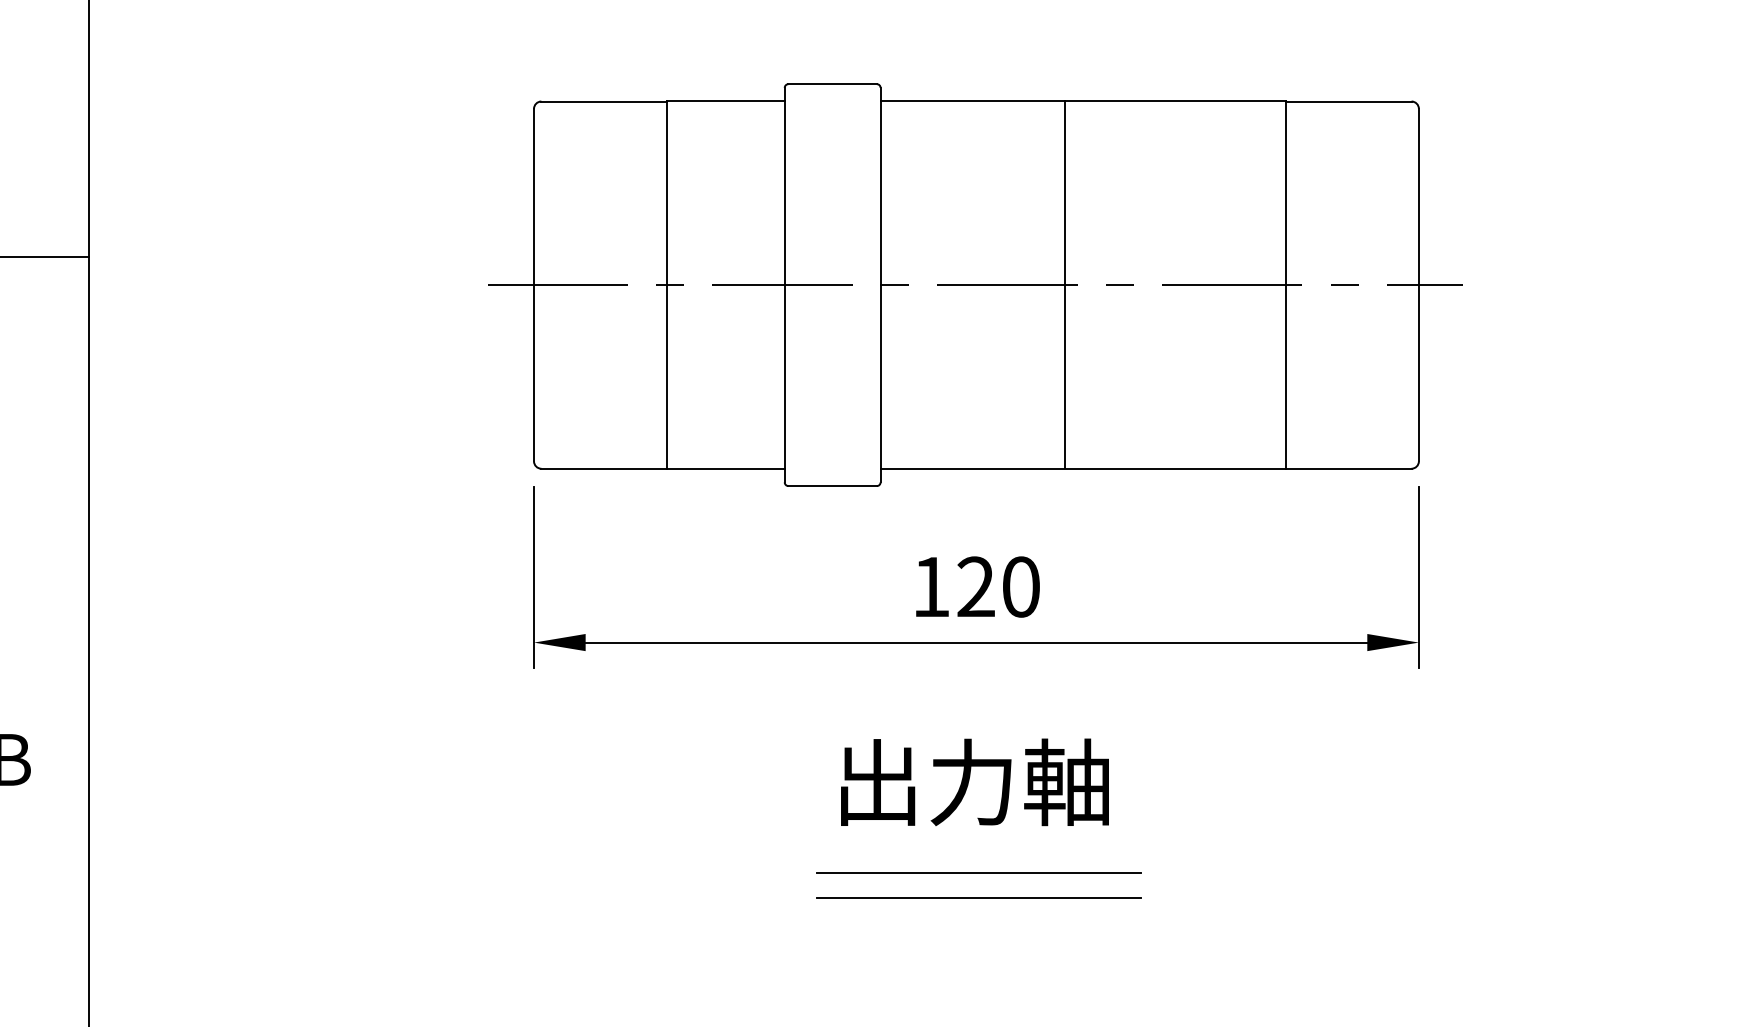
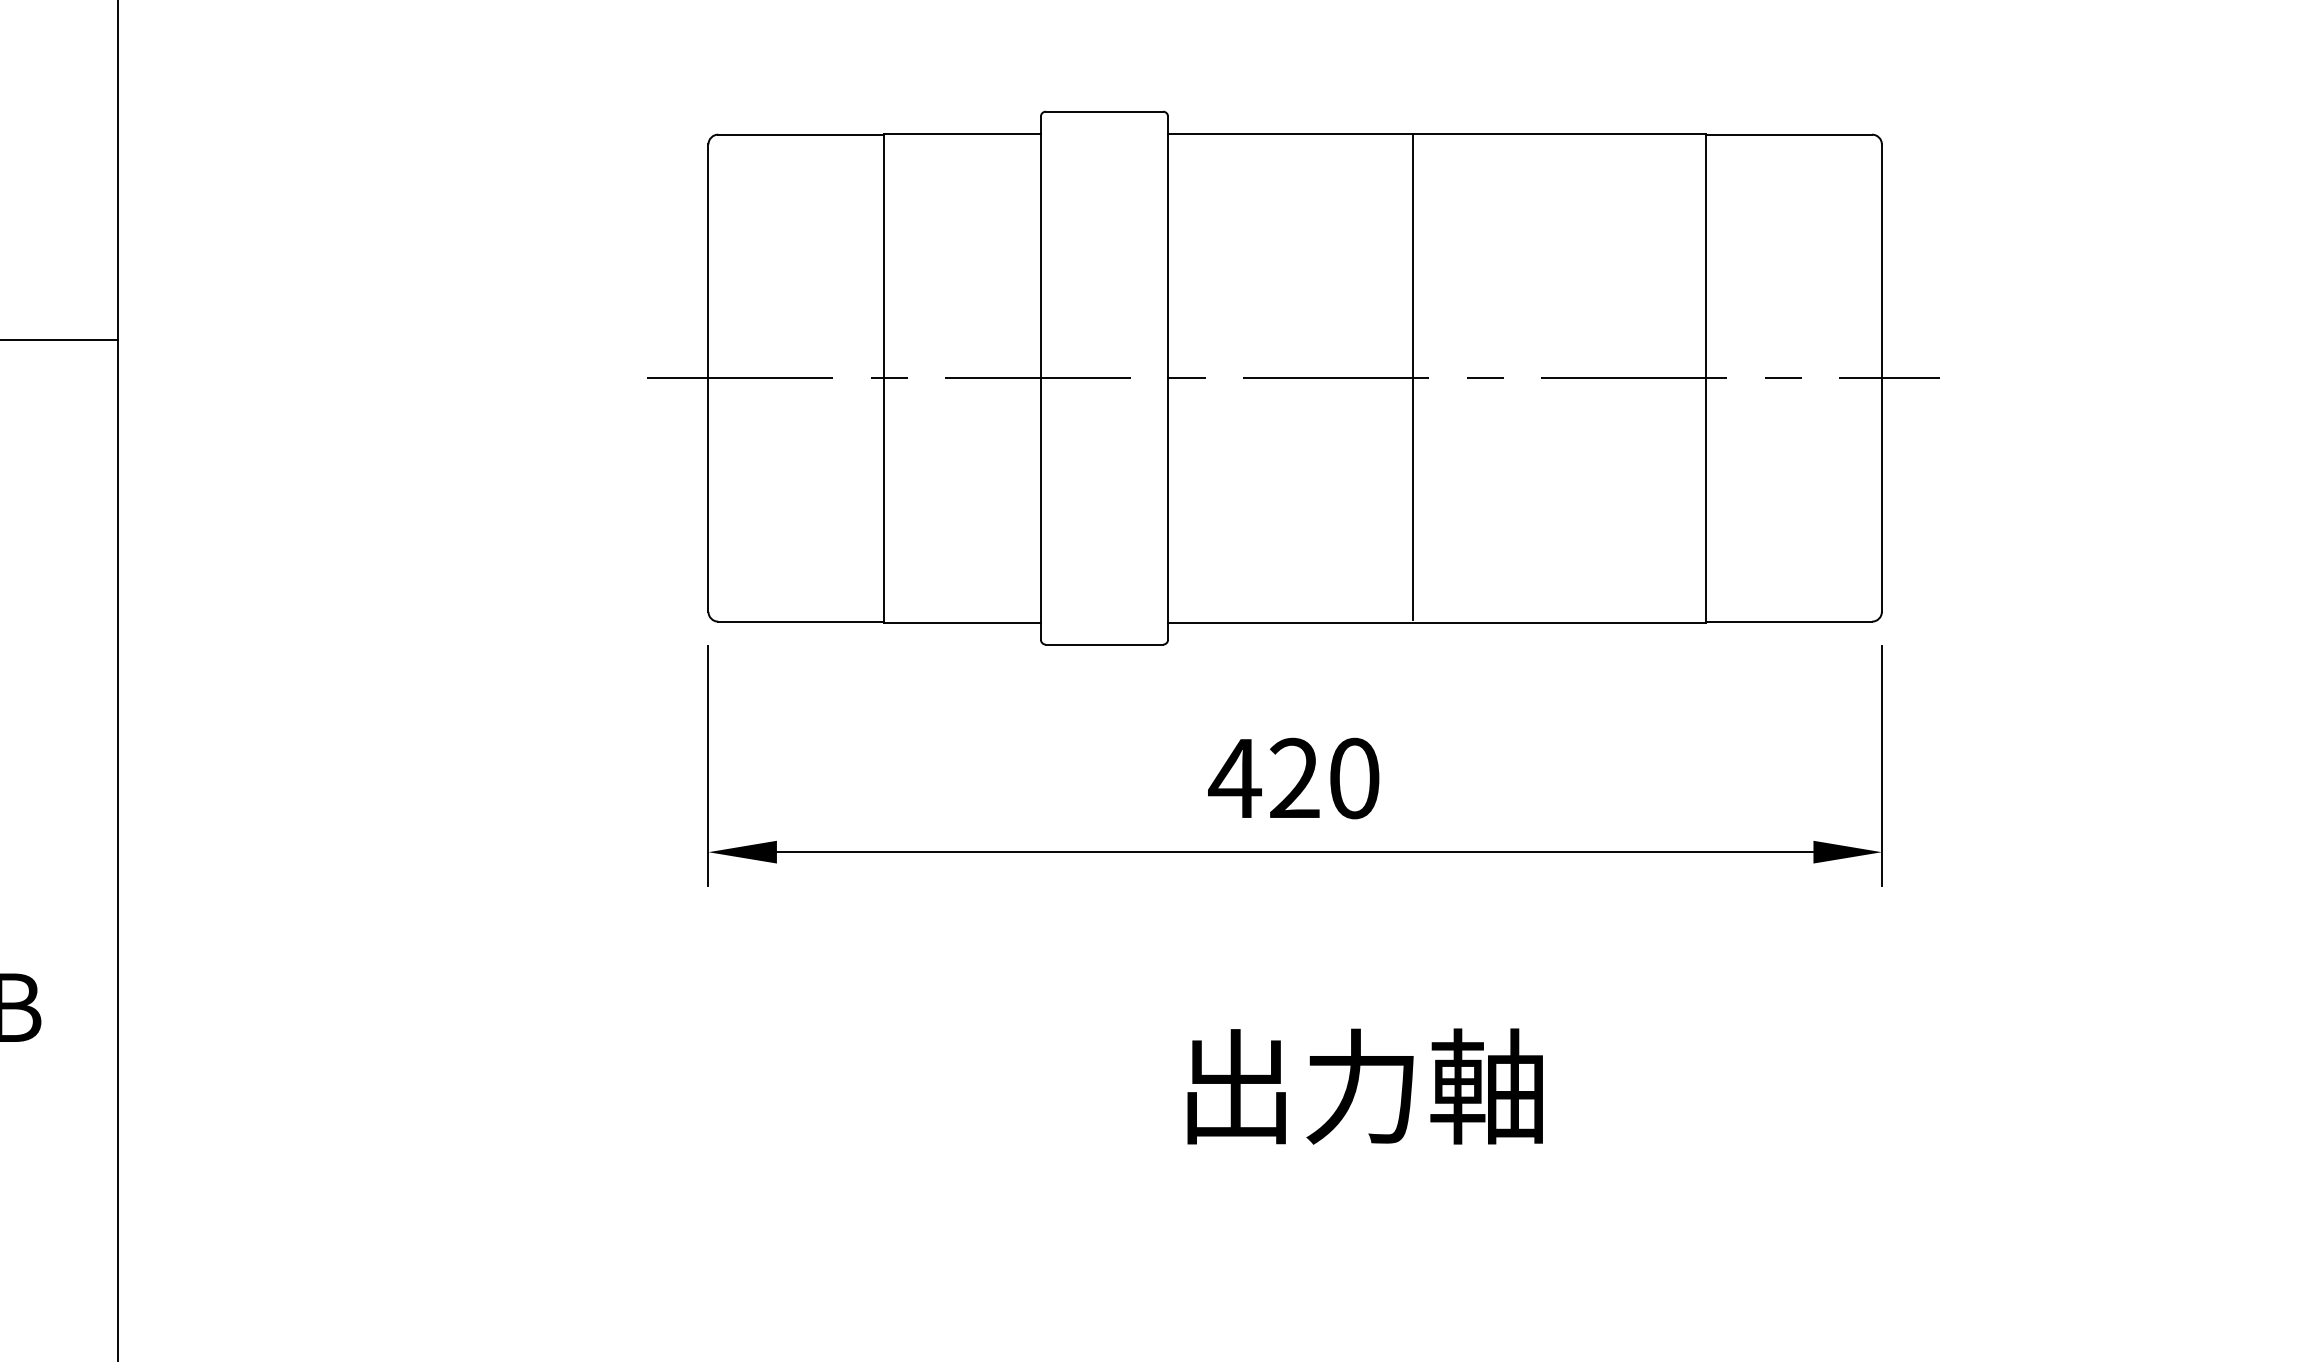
text: (930, 587) -> (1234, 778), 120 -> 420
text: (974, 782) -> (1364, 1086), moved
line: (978, 873) -> (1298, 1158), removed
line: (978, 898) -> (1298, 1191), removed

